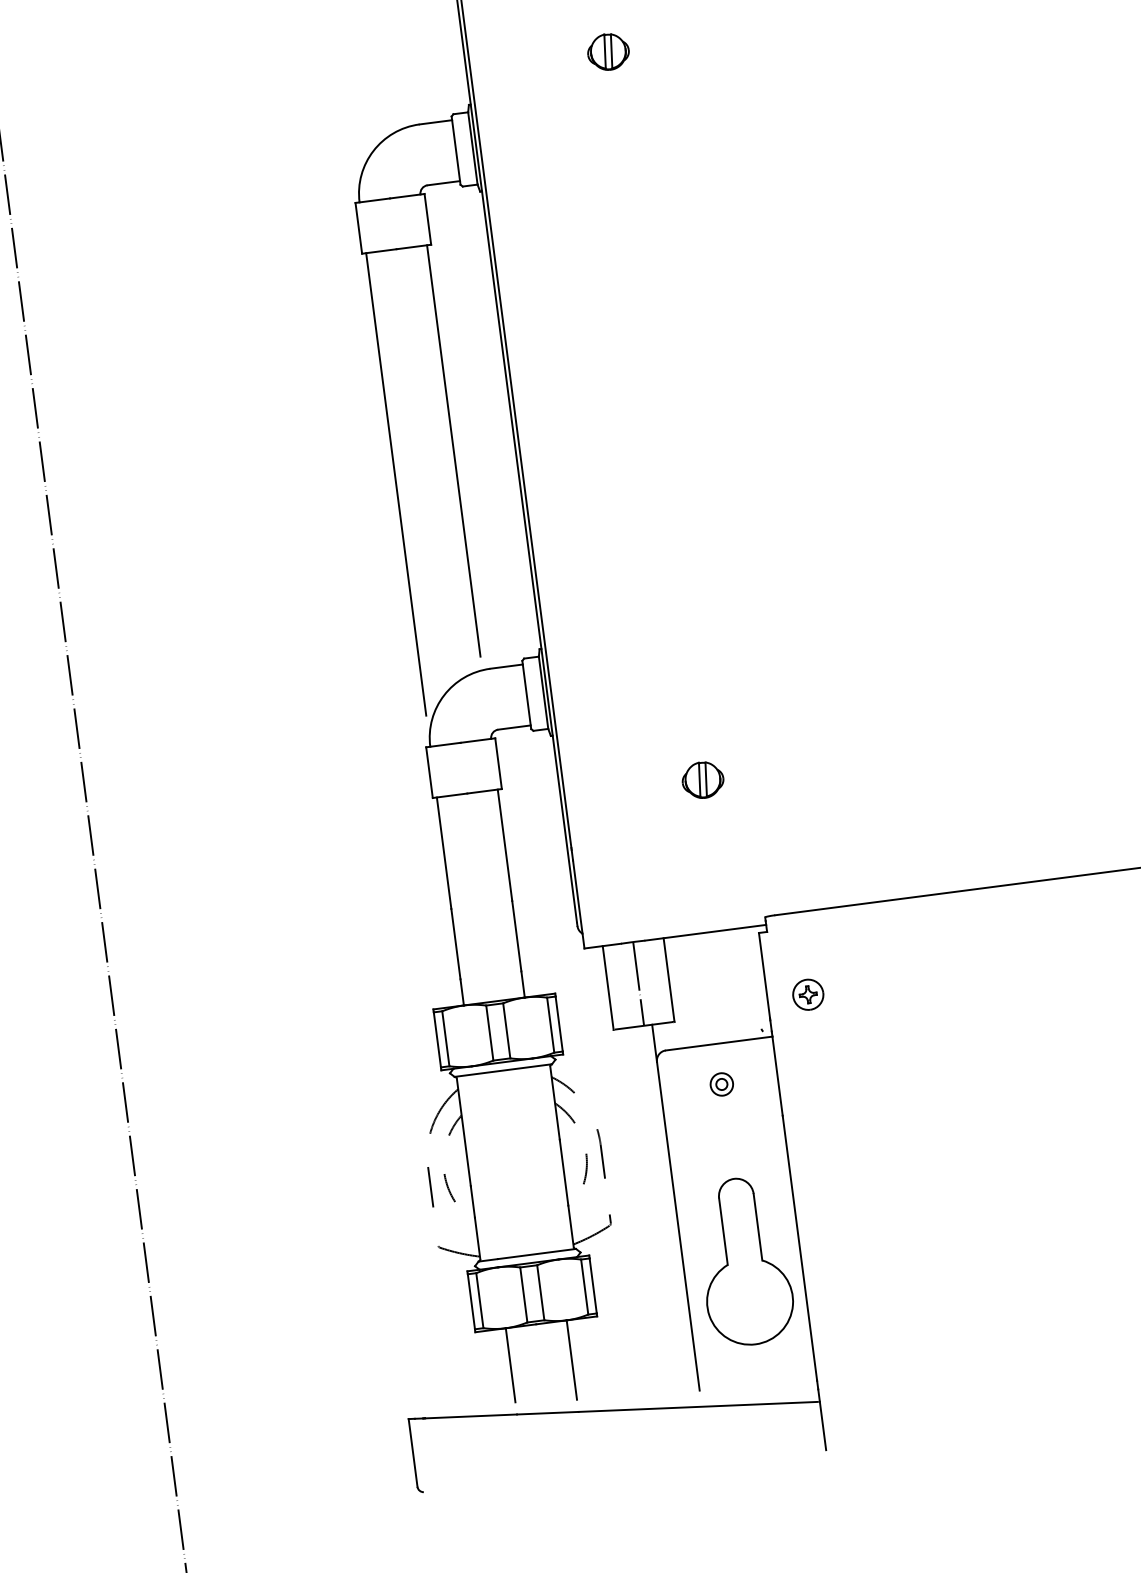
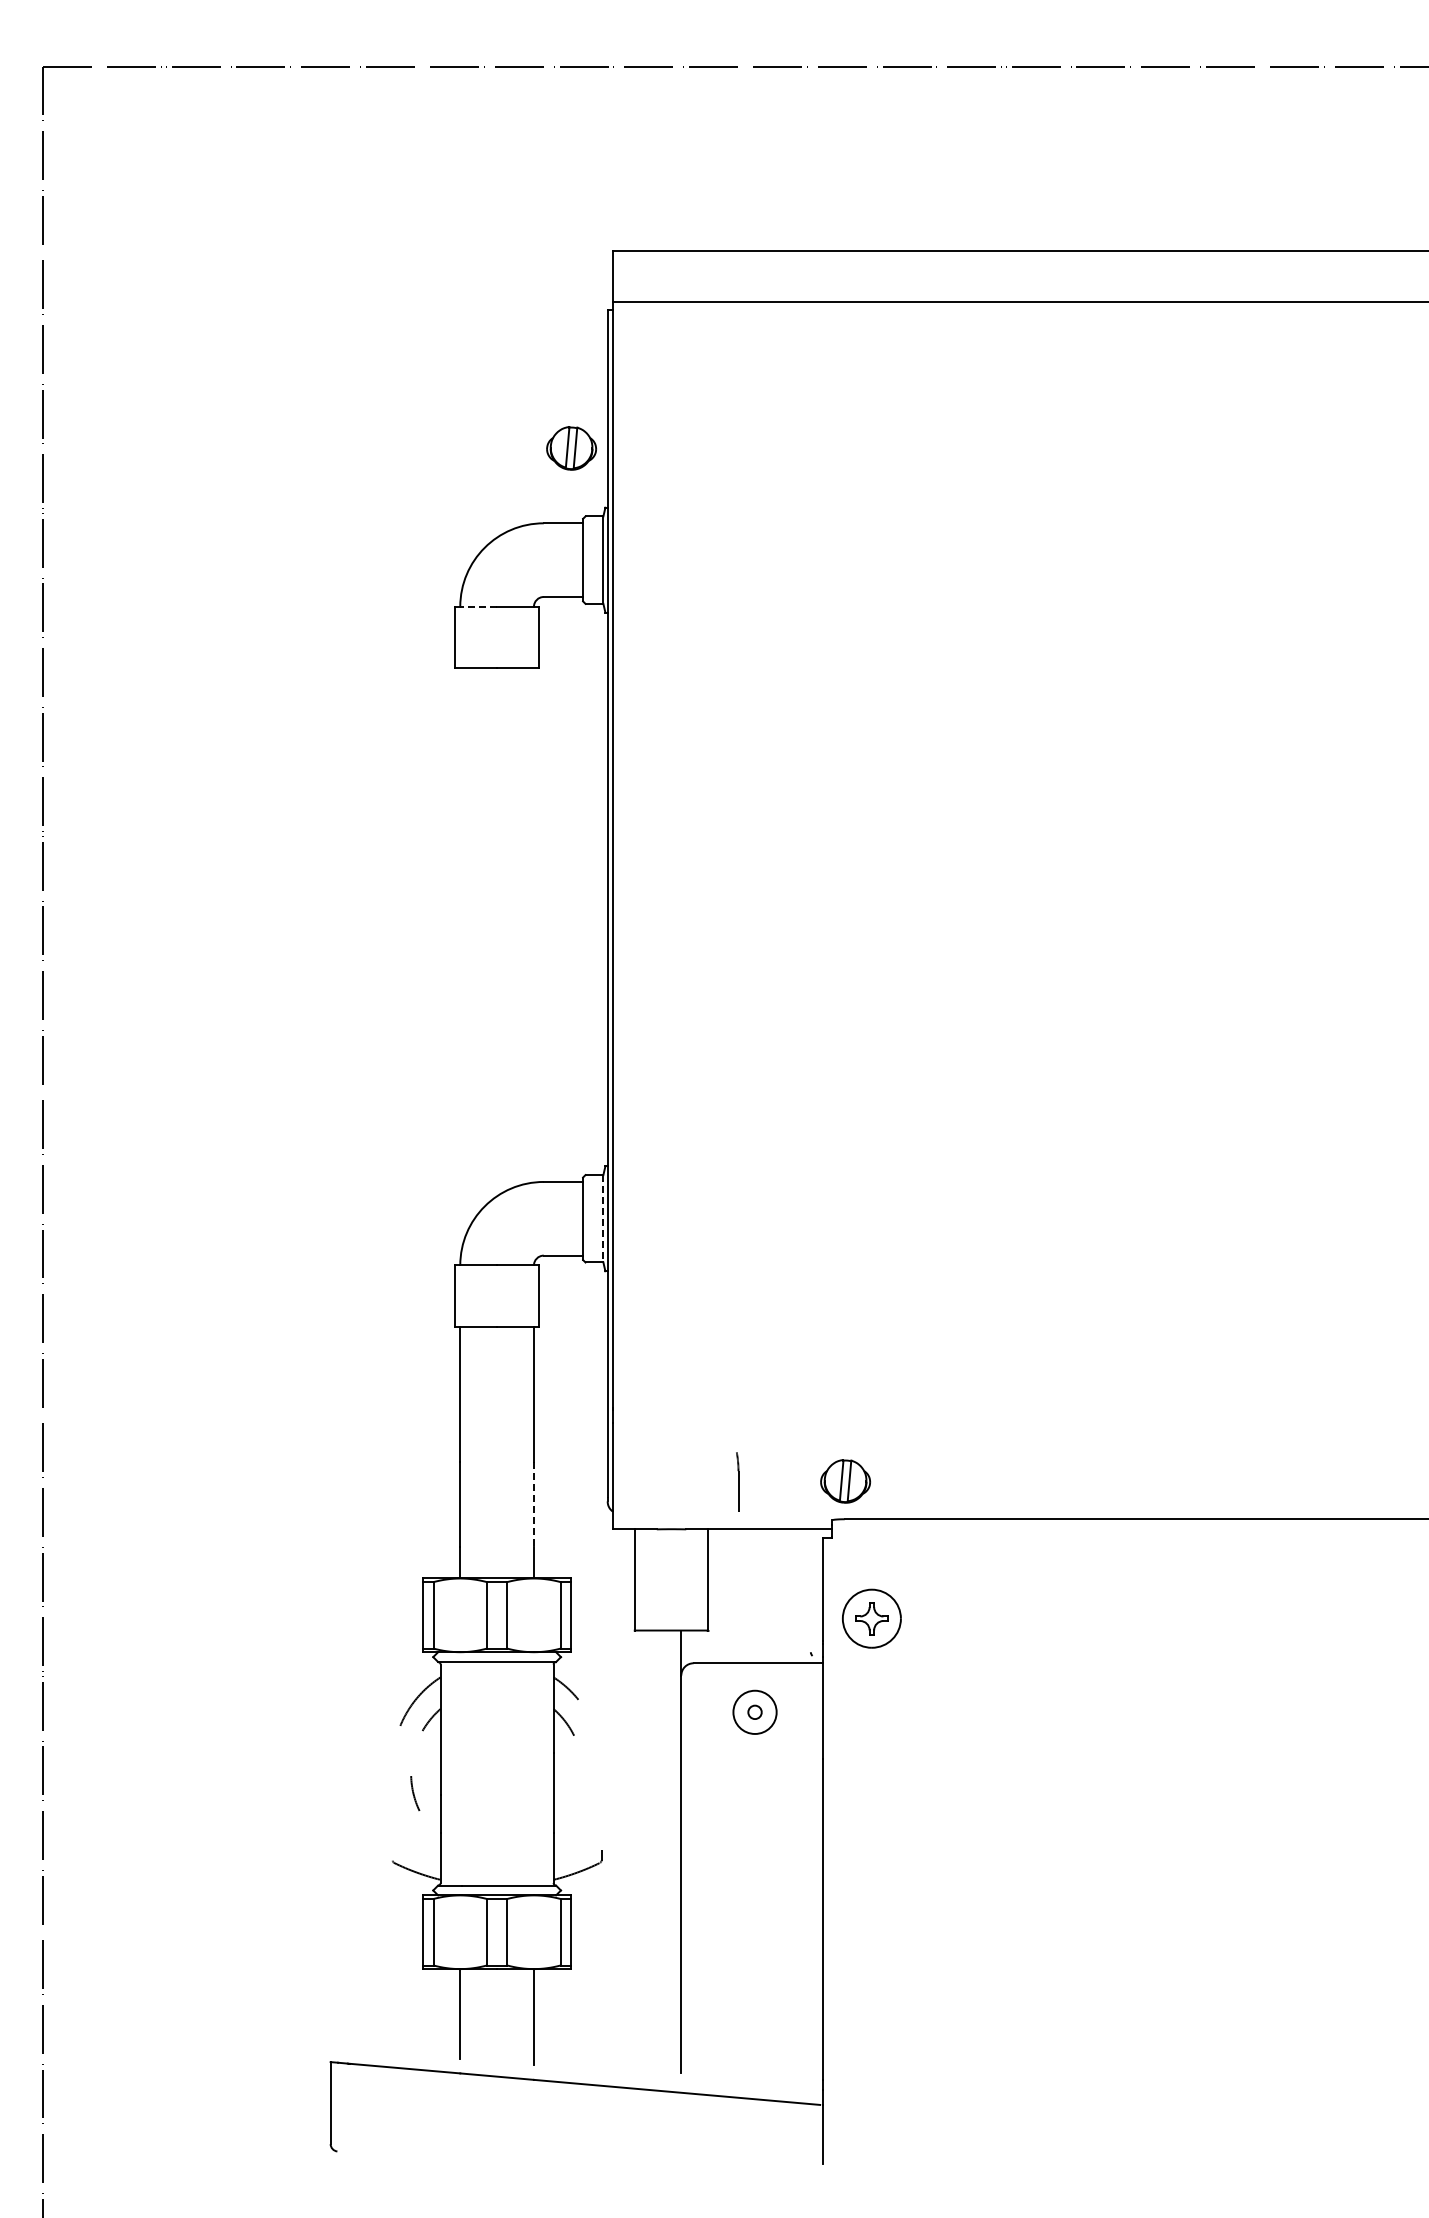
part: (608, 52) -> (571, 448), moved
line: (374, 200) -> (478, 606), solid -> dashed
line: (453, 451) -> (533, 917), removed
line: (396, 483) -> (460, 947), removed
line: (543, 692) -> (603, 1218), solid -> dashed
part: (702, 780) -> (845, 1481), moved
line: (516, 936) -> (533, 1504), solid -> dashed
line: (638, 983) -> (671, 1579), removed
part: (808, 995) -> (871, 1619), size x1.6
circle: (721, 1083) -> (754, 1711), size x1.6
part: (600, 1153) -> (737, 1481), moved
arc: (586, 1168) -> (580, 1791), removed
line: (430, 1187) -> (392, 1790), removed
part: (744, 1261) -> (754, 1926), removed

